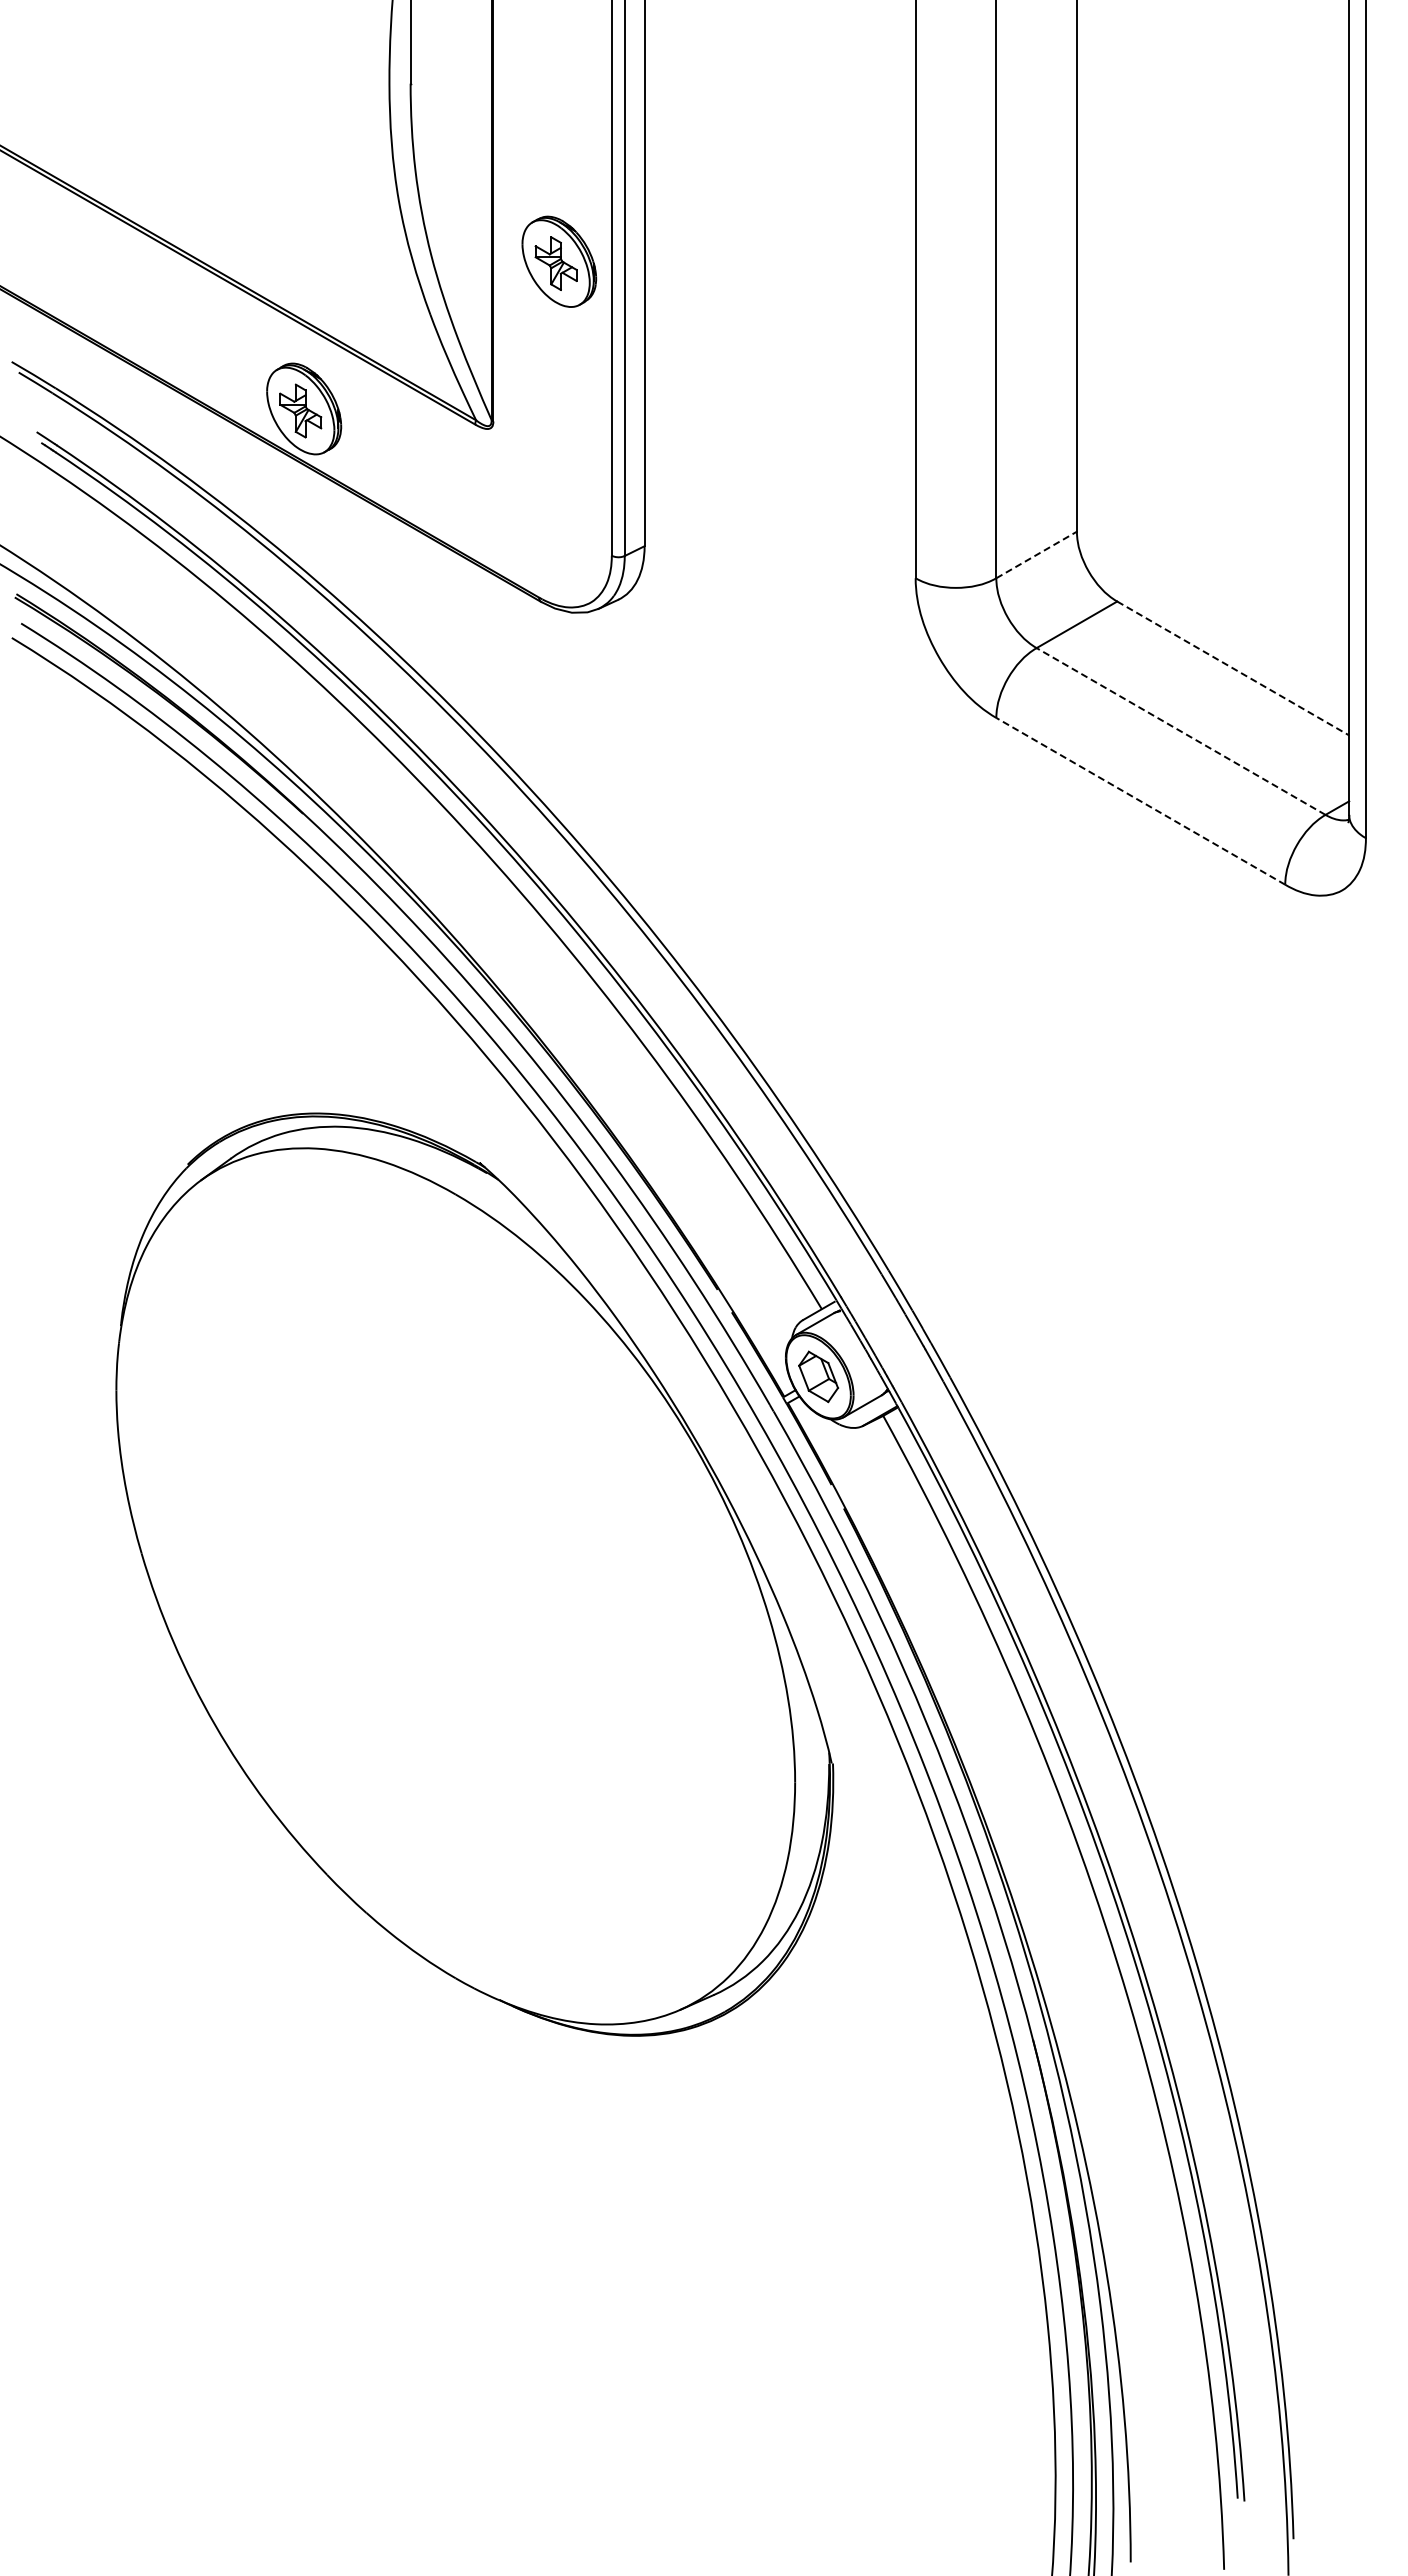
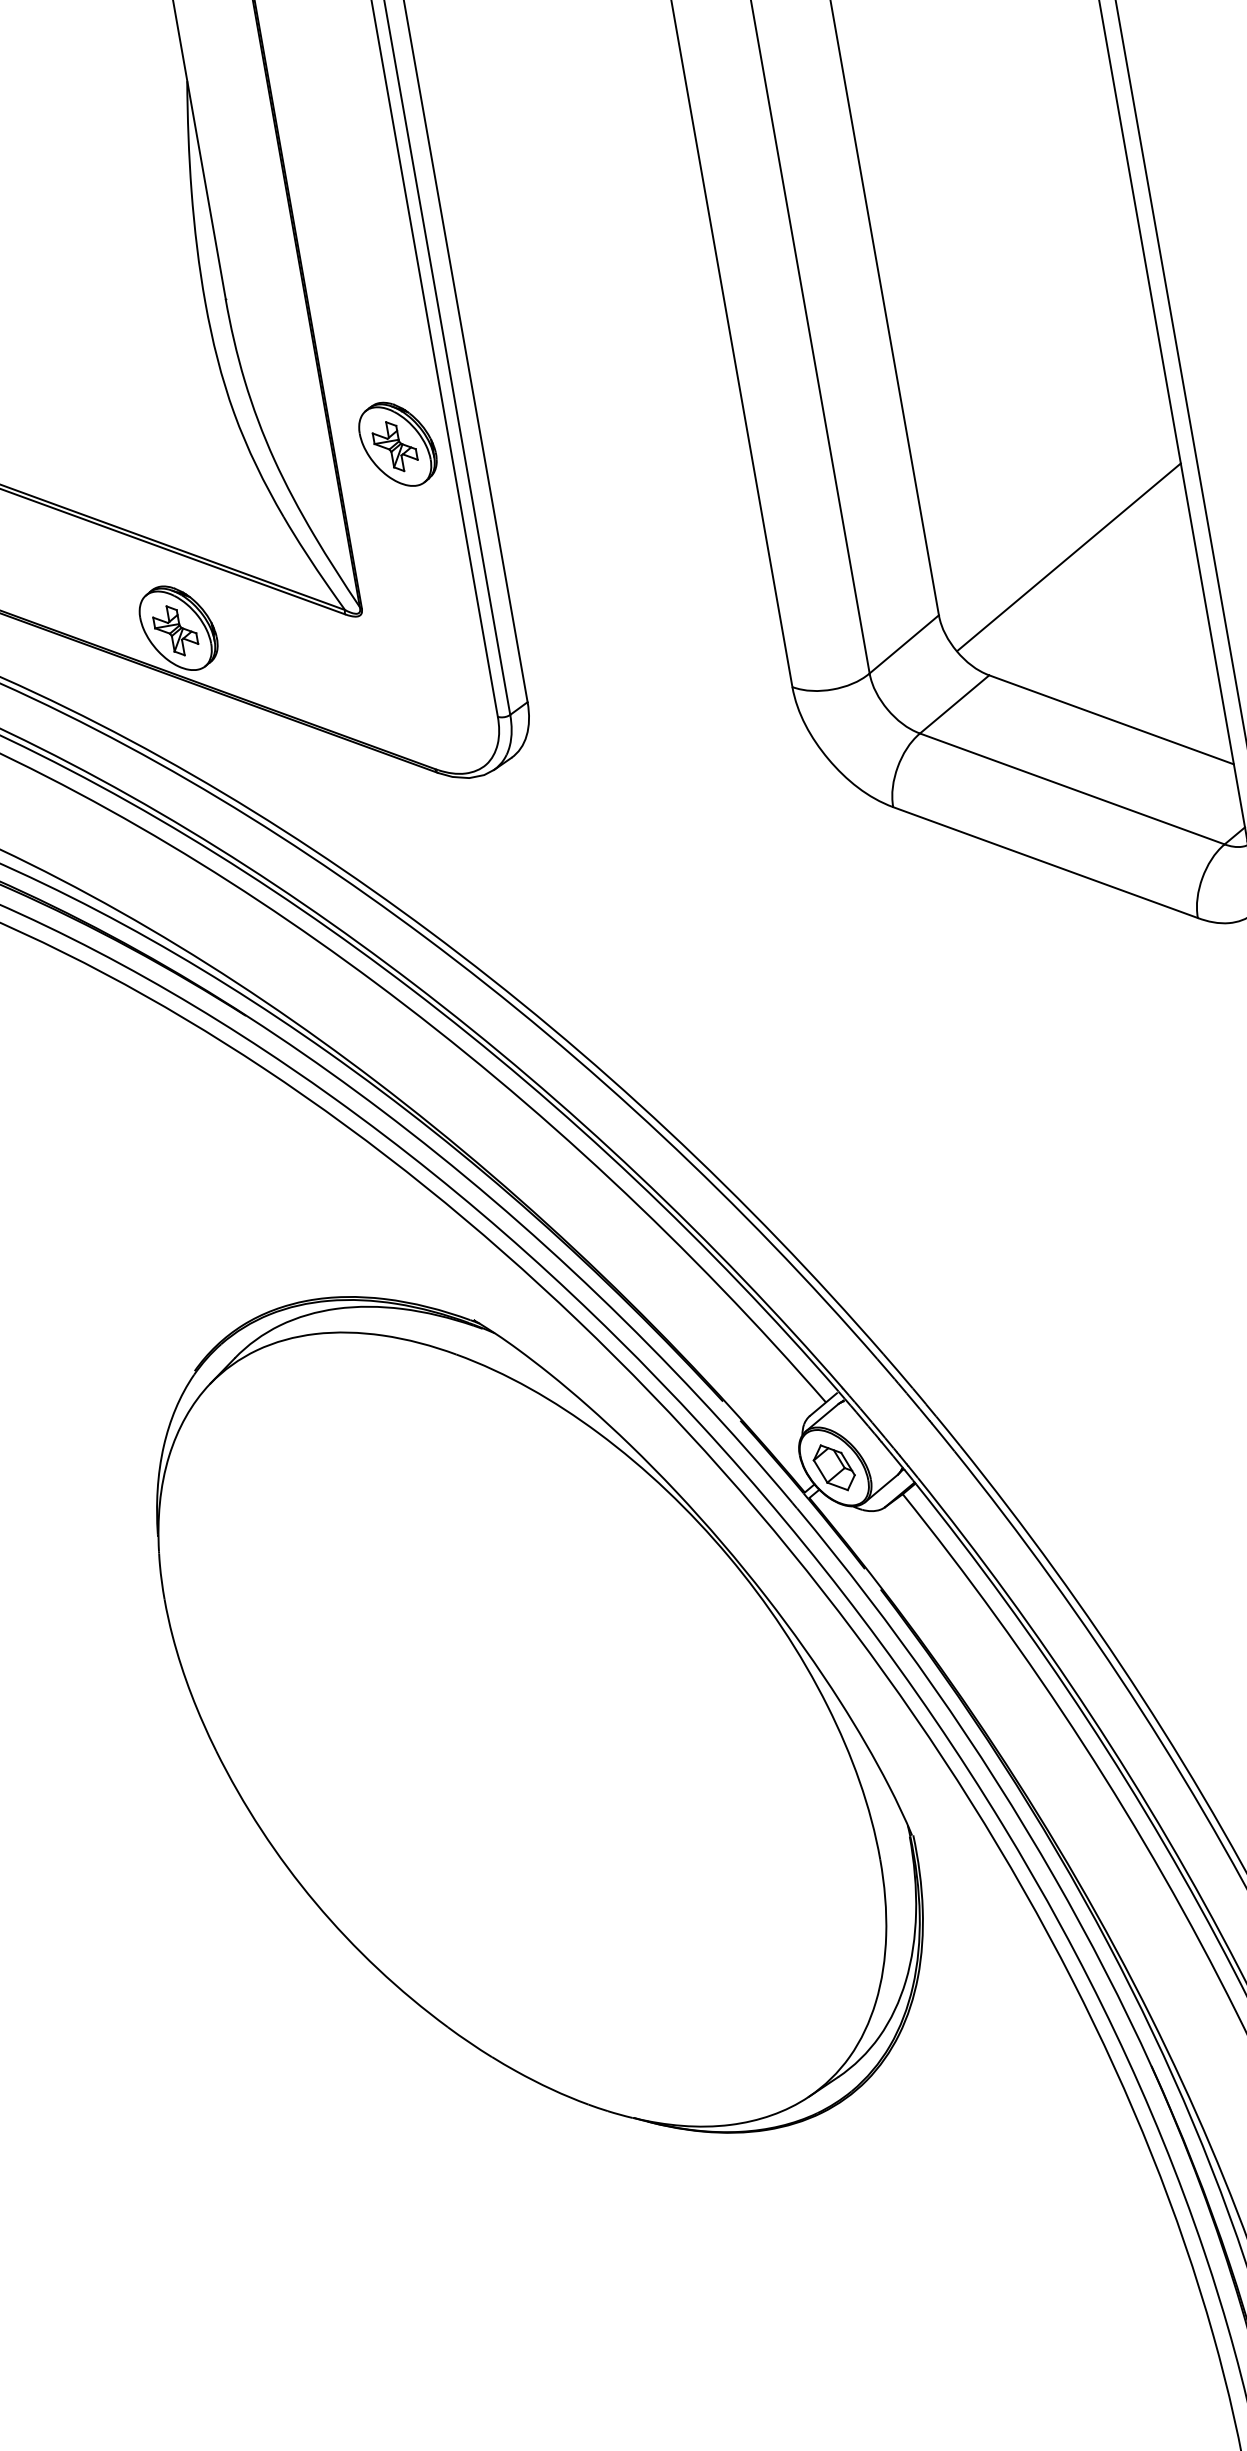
line: (1219, 496) -> (1069, 557), added
line: (1036, 554) -> (904, 643), dashed -> solid
line: (1233, 668) -> (1111, 719), dashed -> solid
line: (1181, 731) -> (1072, 788), dashed -> solid
line: (1140, 801) -> (1045, 862), dashed -> solid

